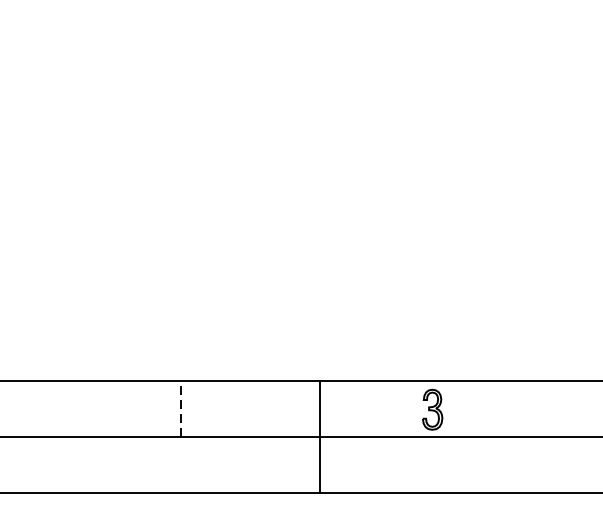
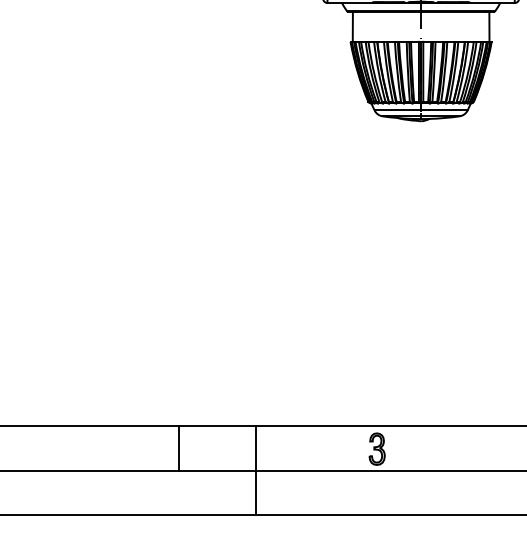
line: (180, 408) -> (178, 448), dashed -> solid
line: (320, 436) -> (256, 470), moved

